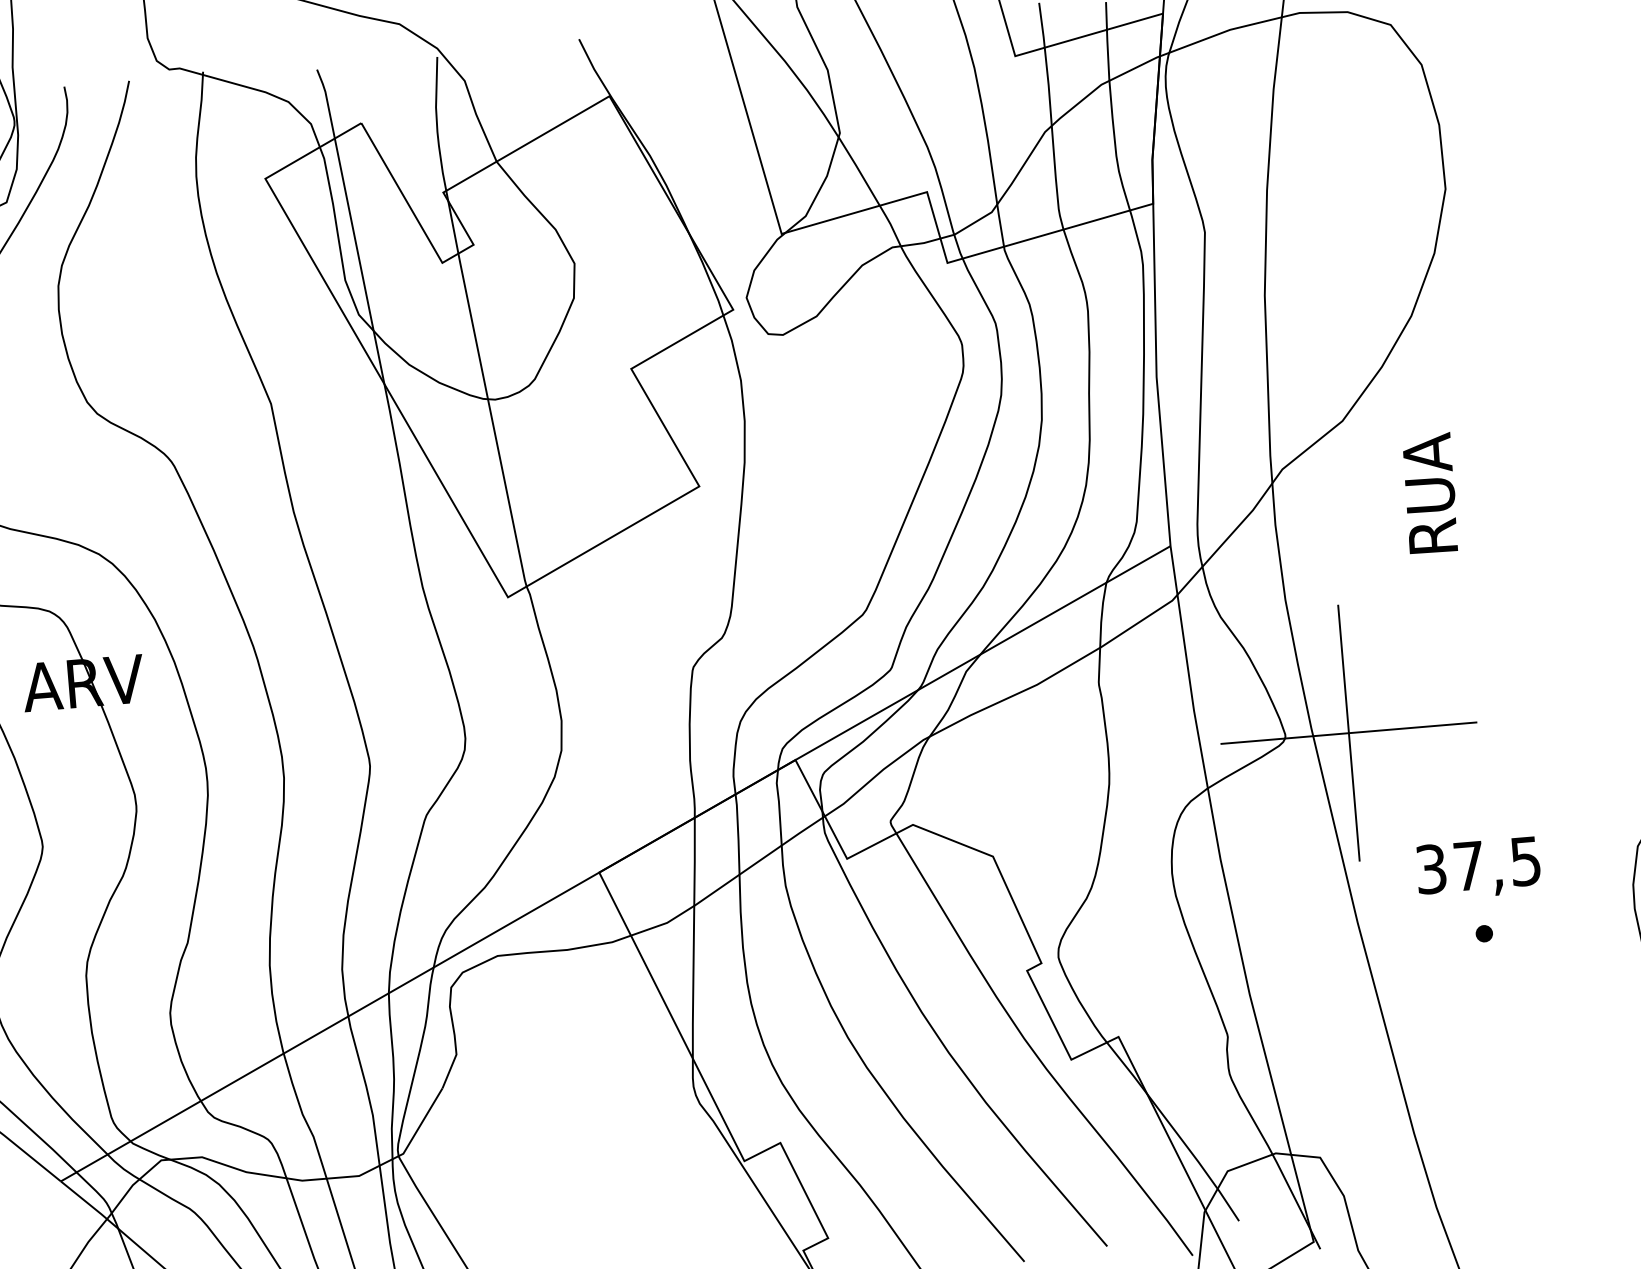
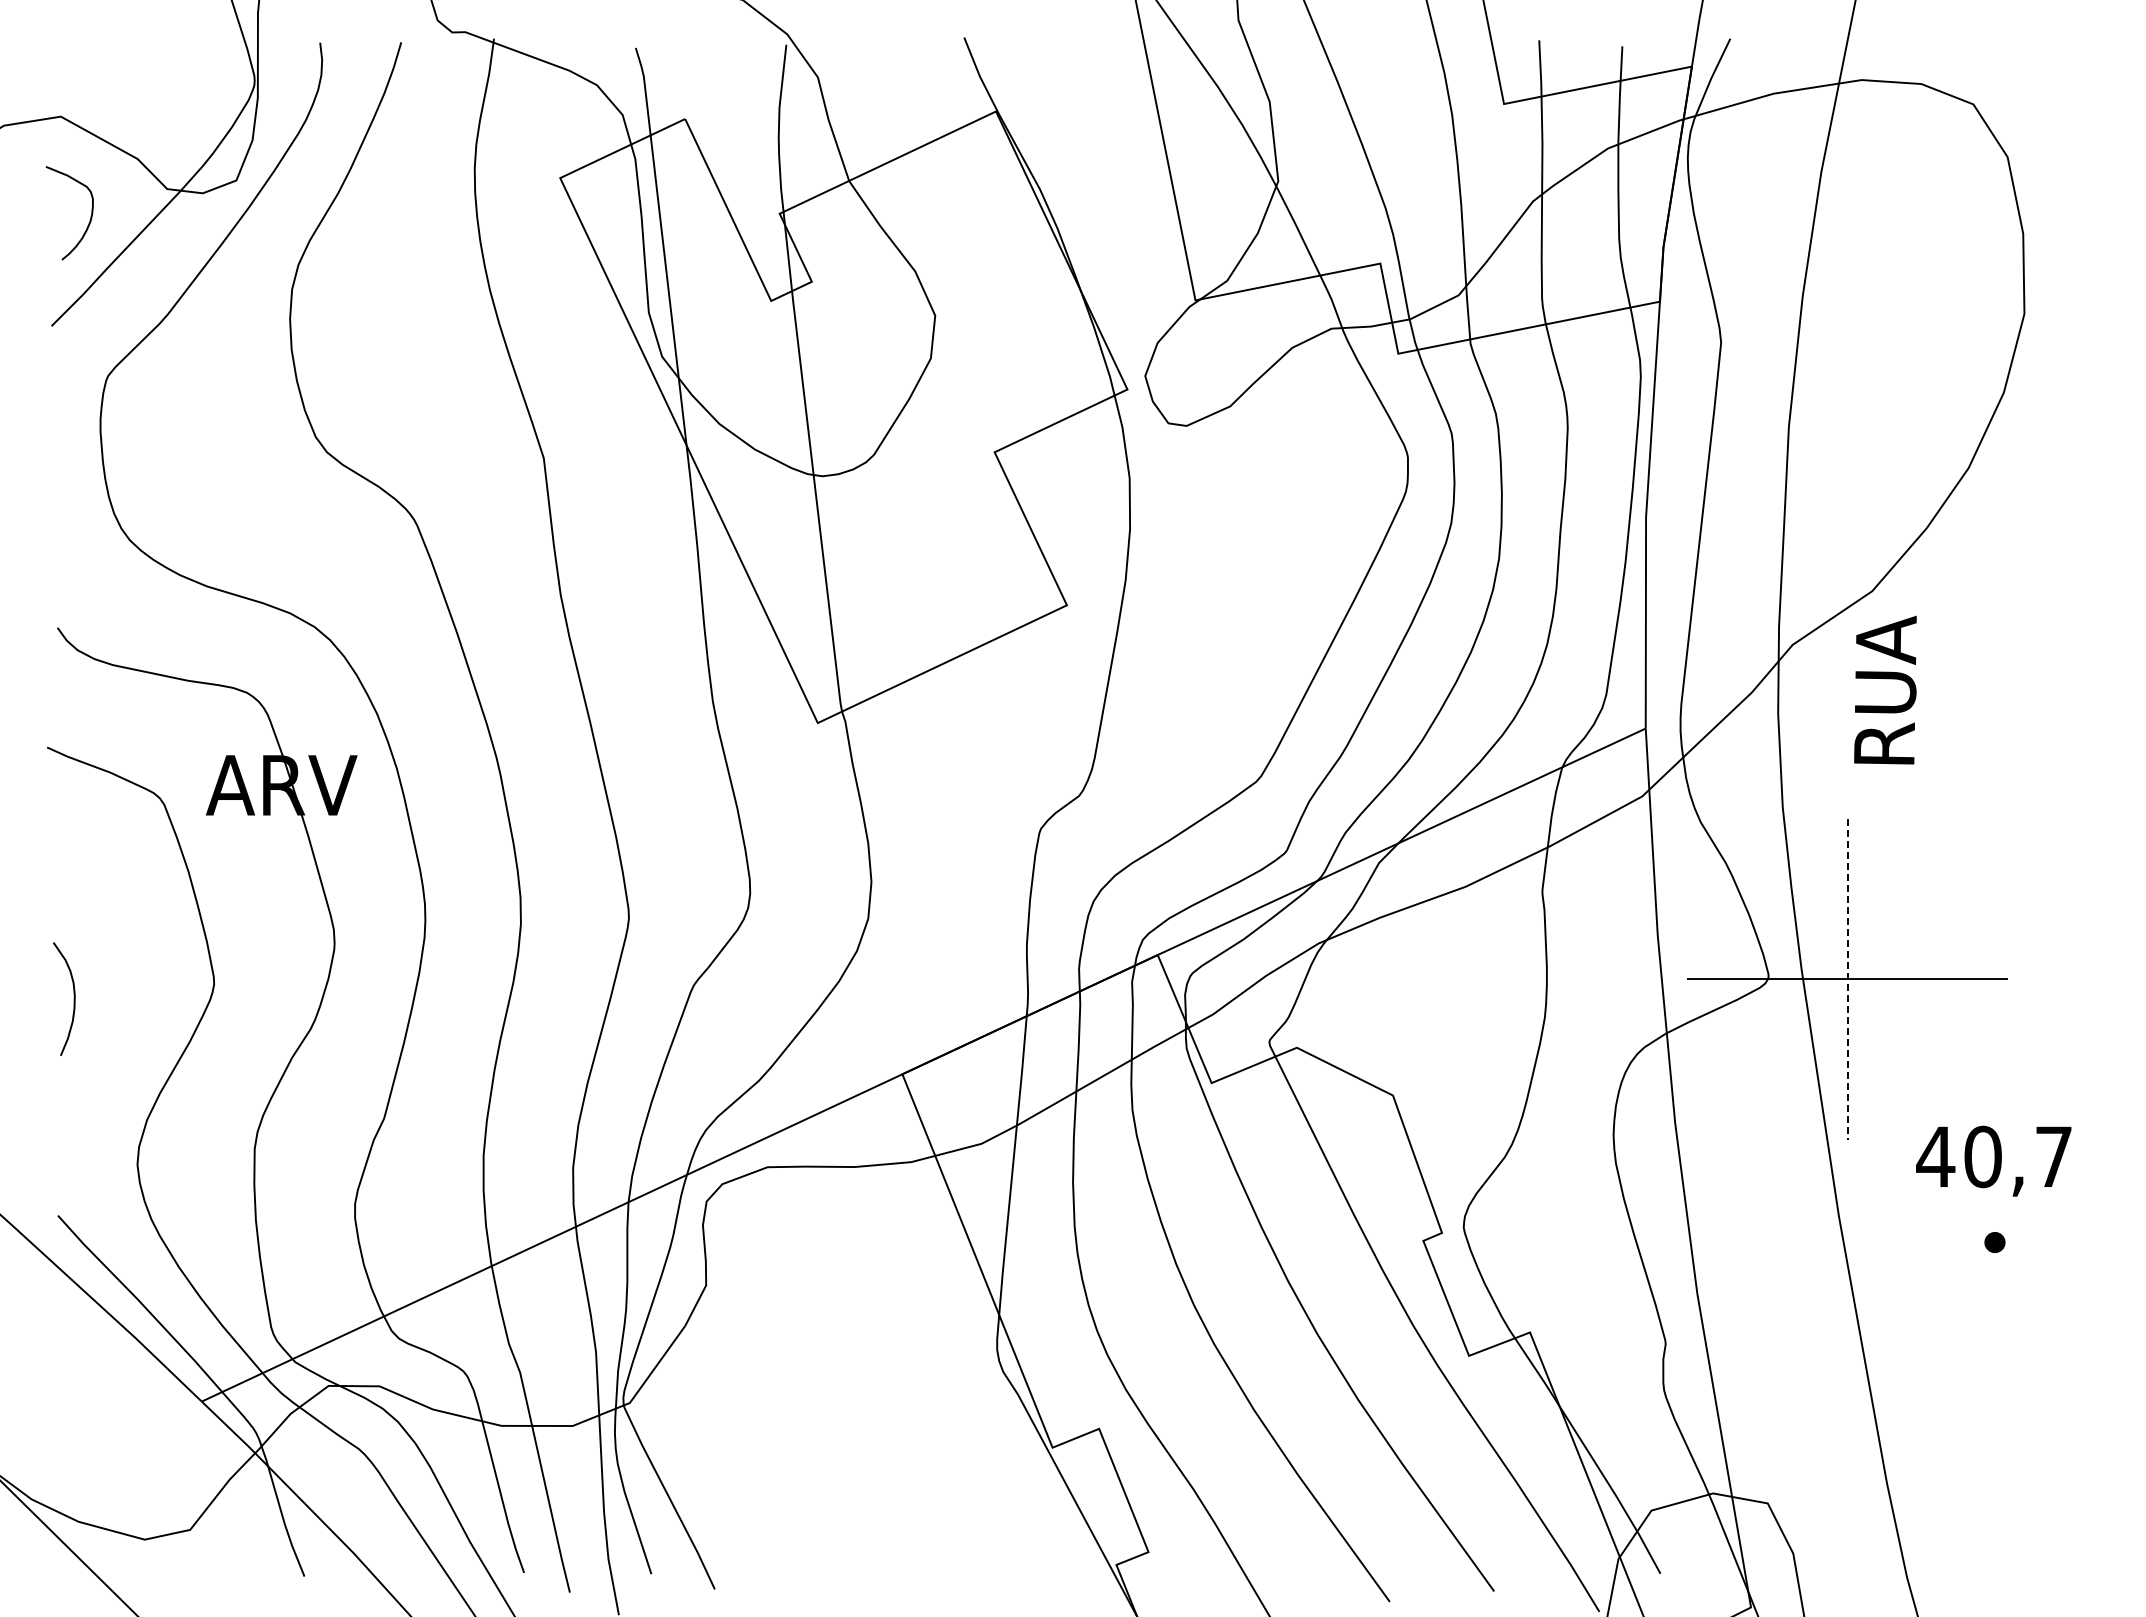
text: (1430, 492) -> (1885, 689), moved
line: (1348, 733) -> (1847, 979), solid -> dashed
text: (1477, 865) -> (1993, 1156), 37,5 -> 40,7

